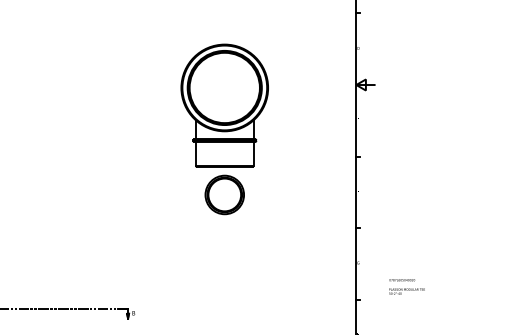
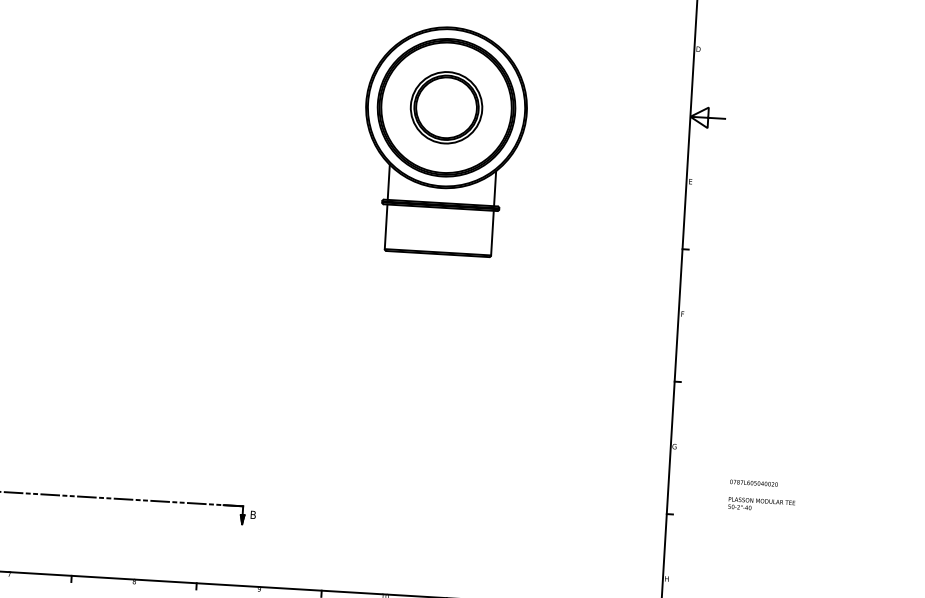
part: (224, 194) -> (446, 106), moved

